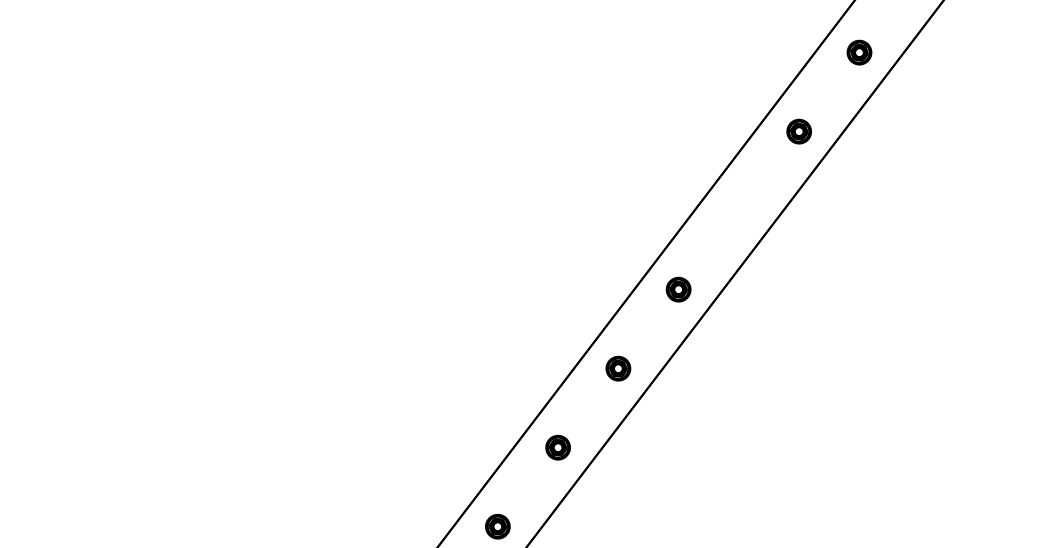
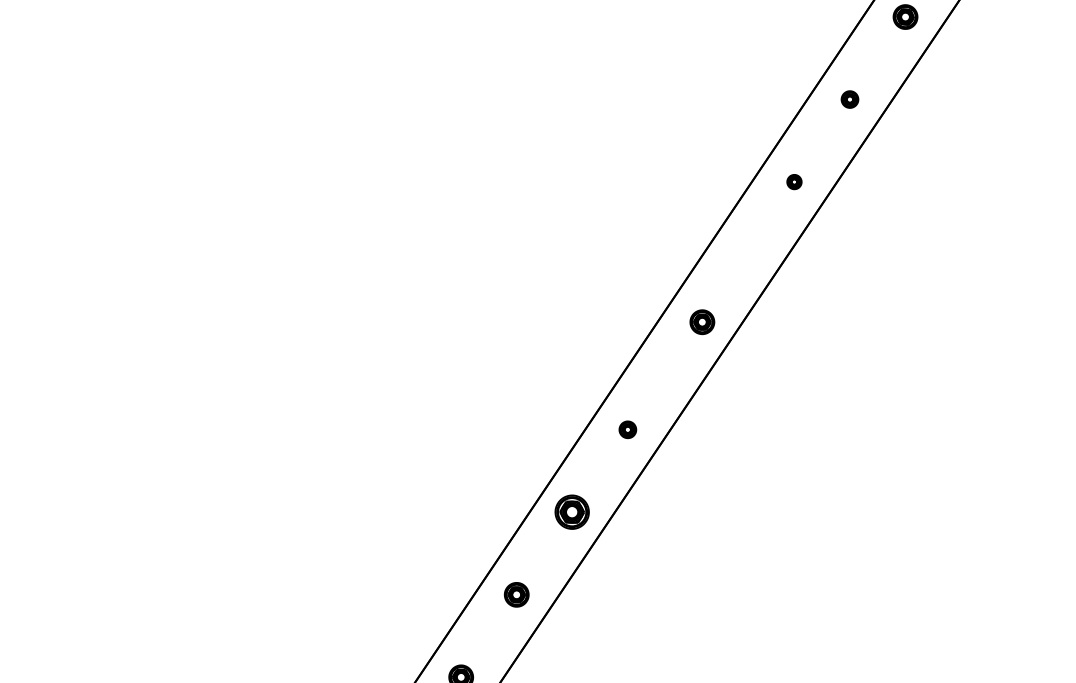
part: (858, 52) -> (849, 99), size x0.7
part: (799, 131) -> (794, 181), size x0.6
part: (678, 289) -> (702, 322), moved
part: (618, 368) -> (627, 429), size x0.7
part: (558, 447) -> (572, 512), size x1.4

